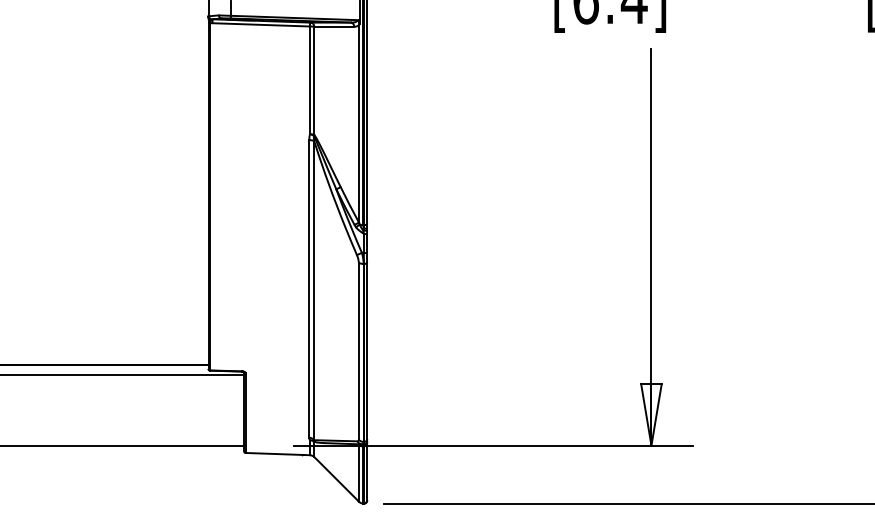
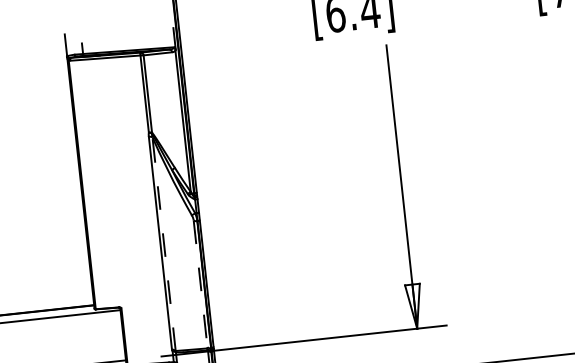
line: (314, 290) -> (164, 243), solid -> dashed
line: (358, 351) -> (200, 284), solid -> dashed

